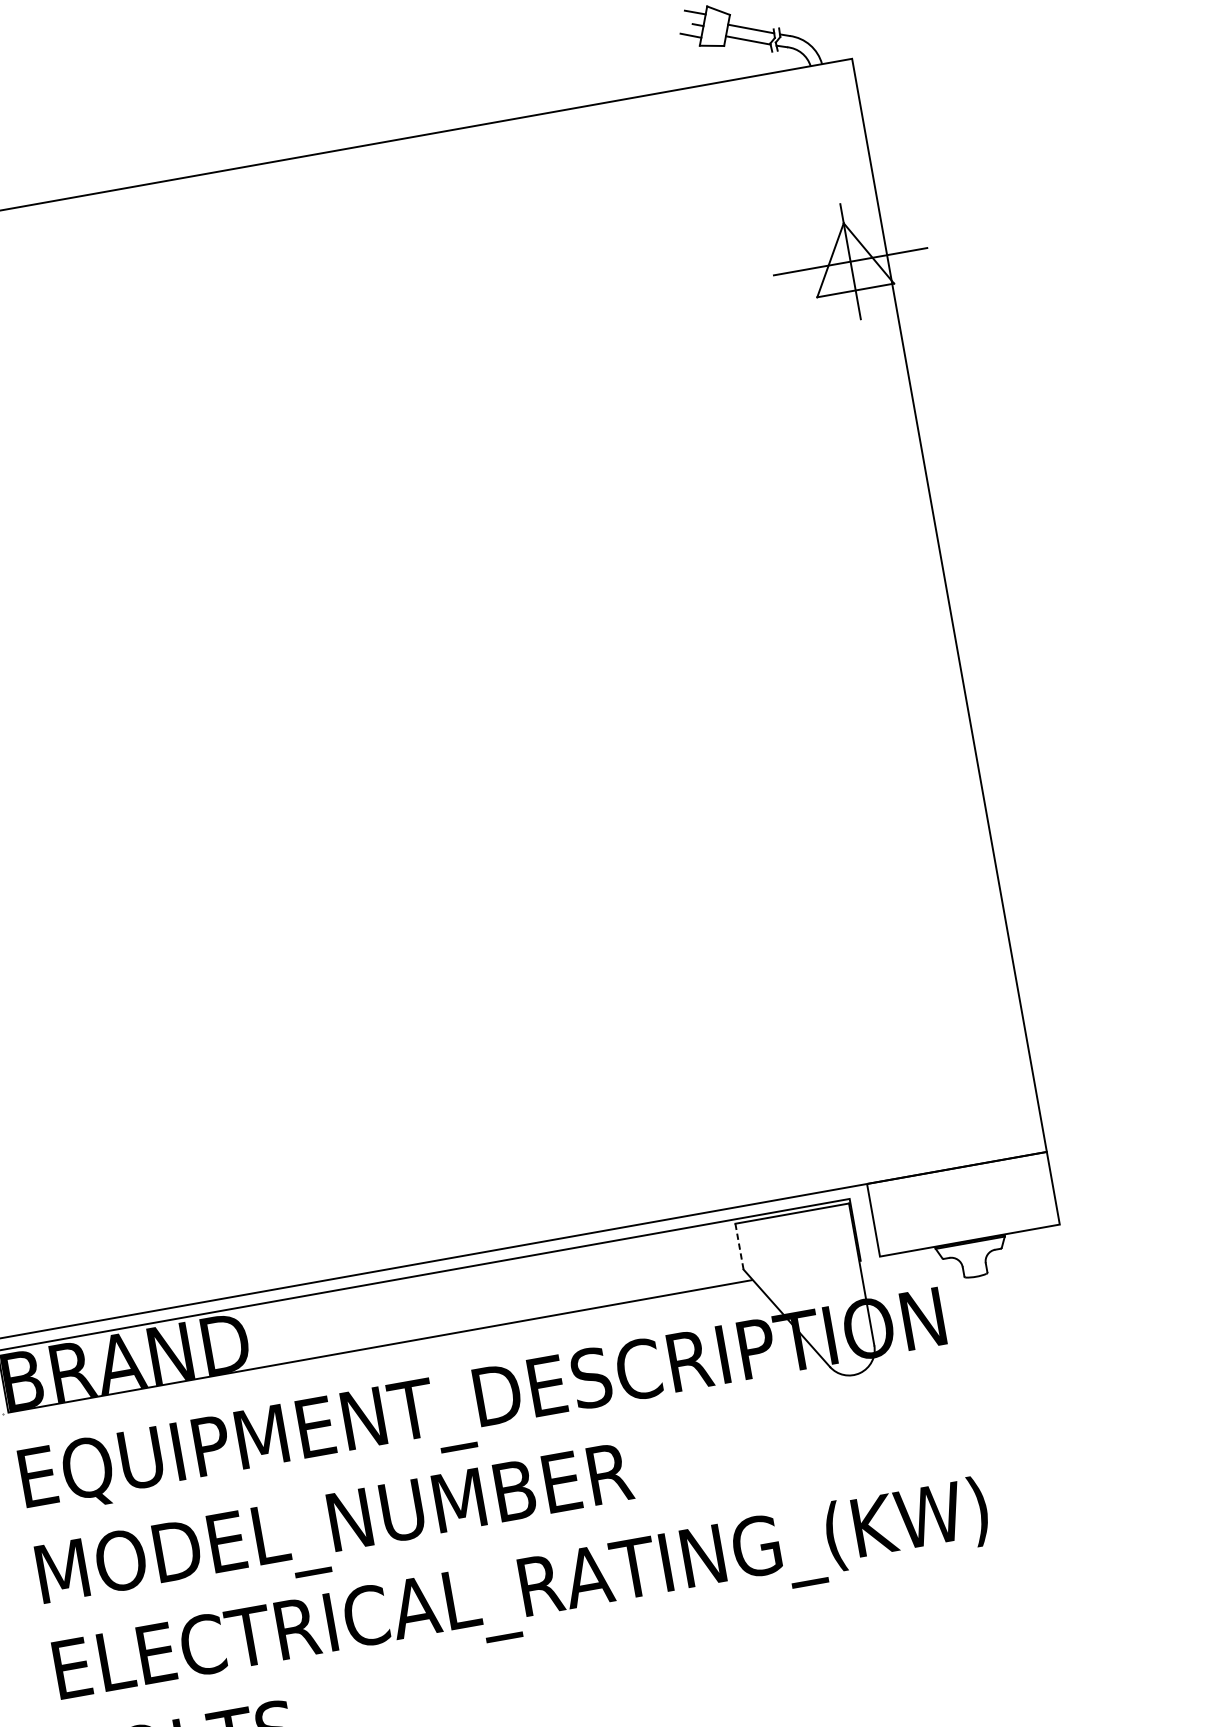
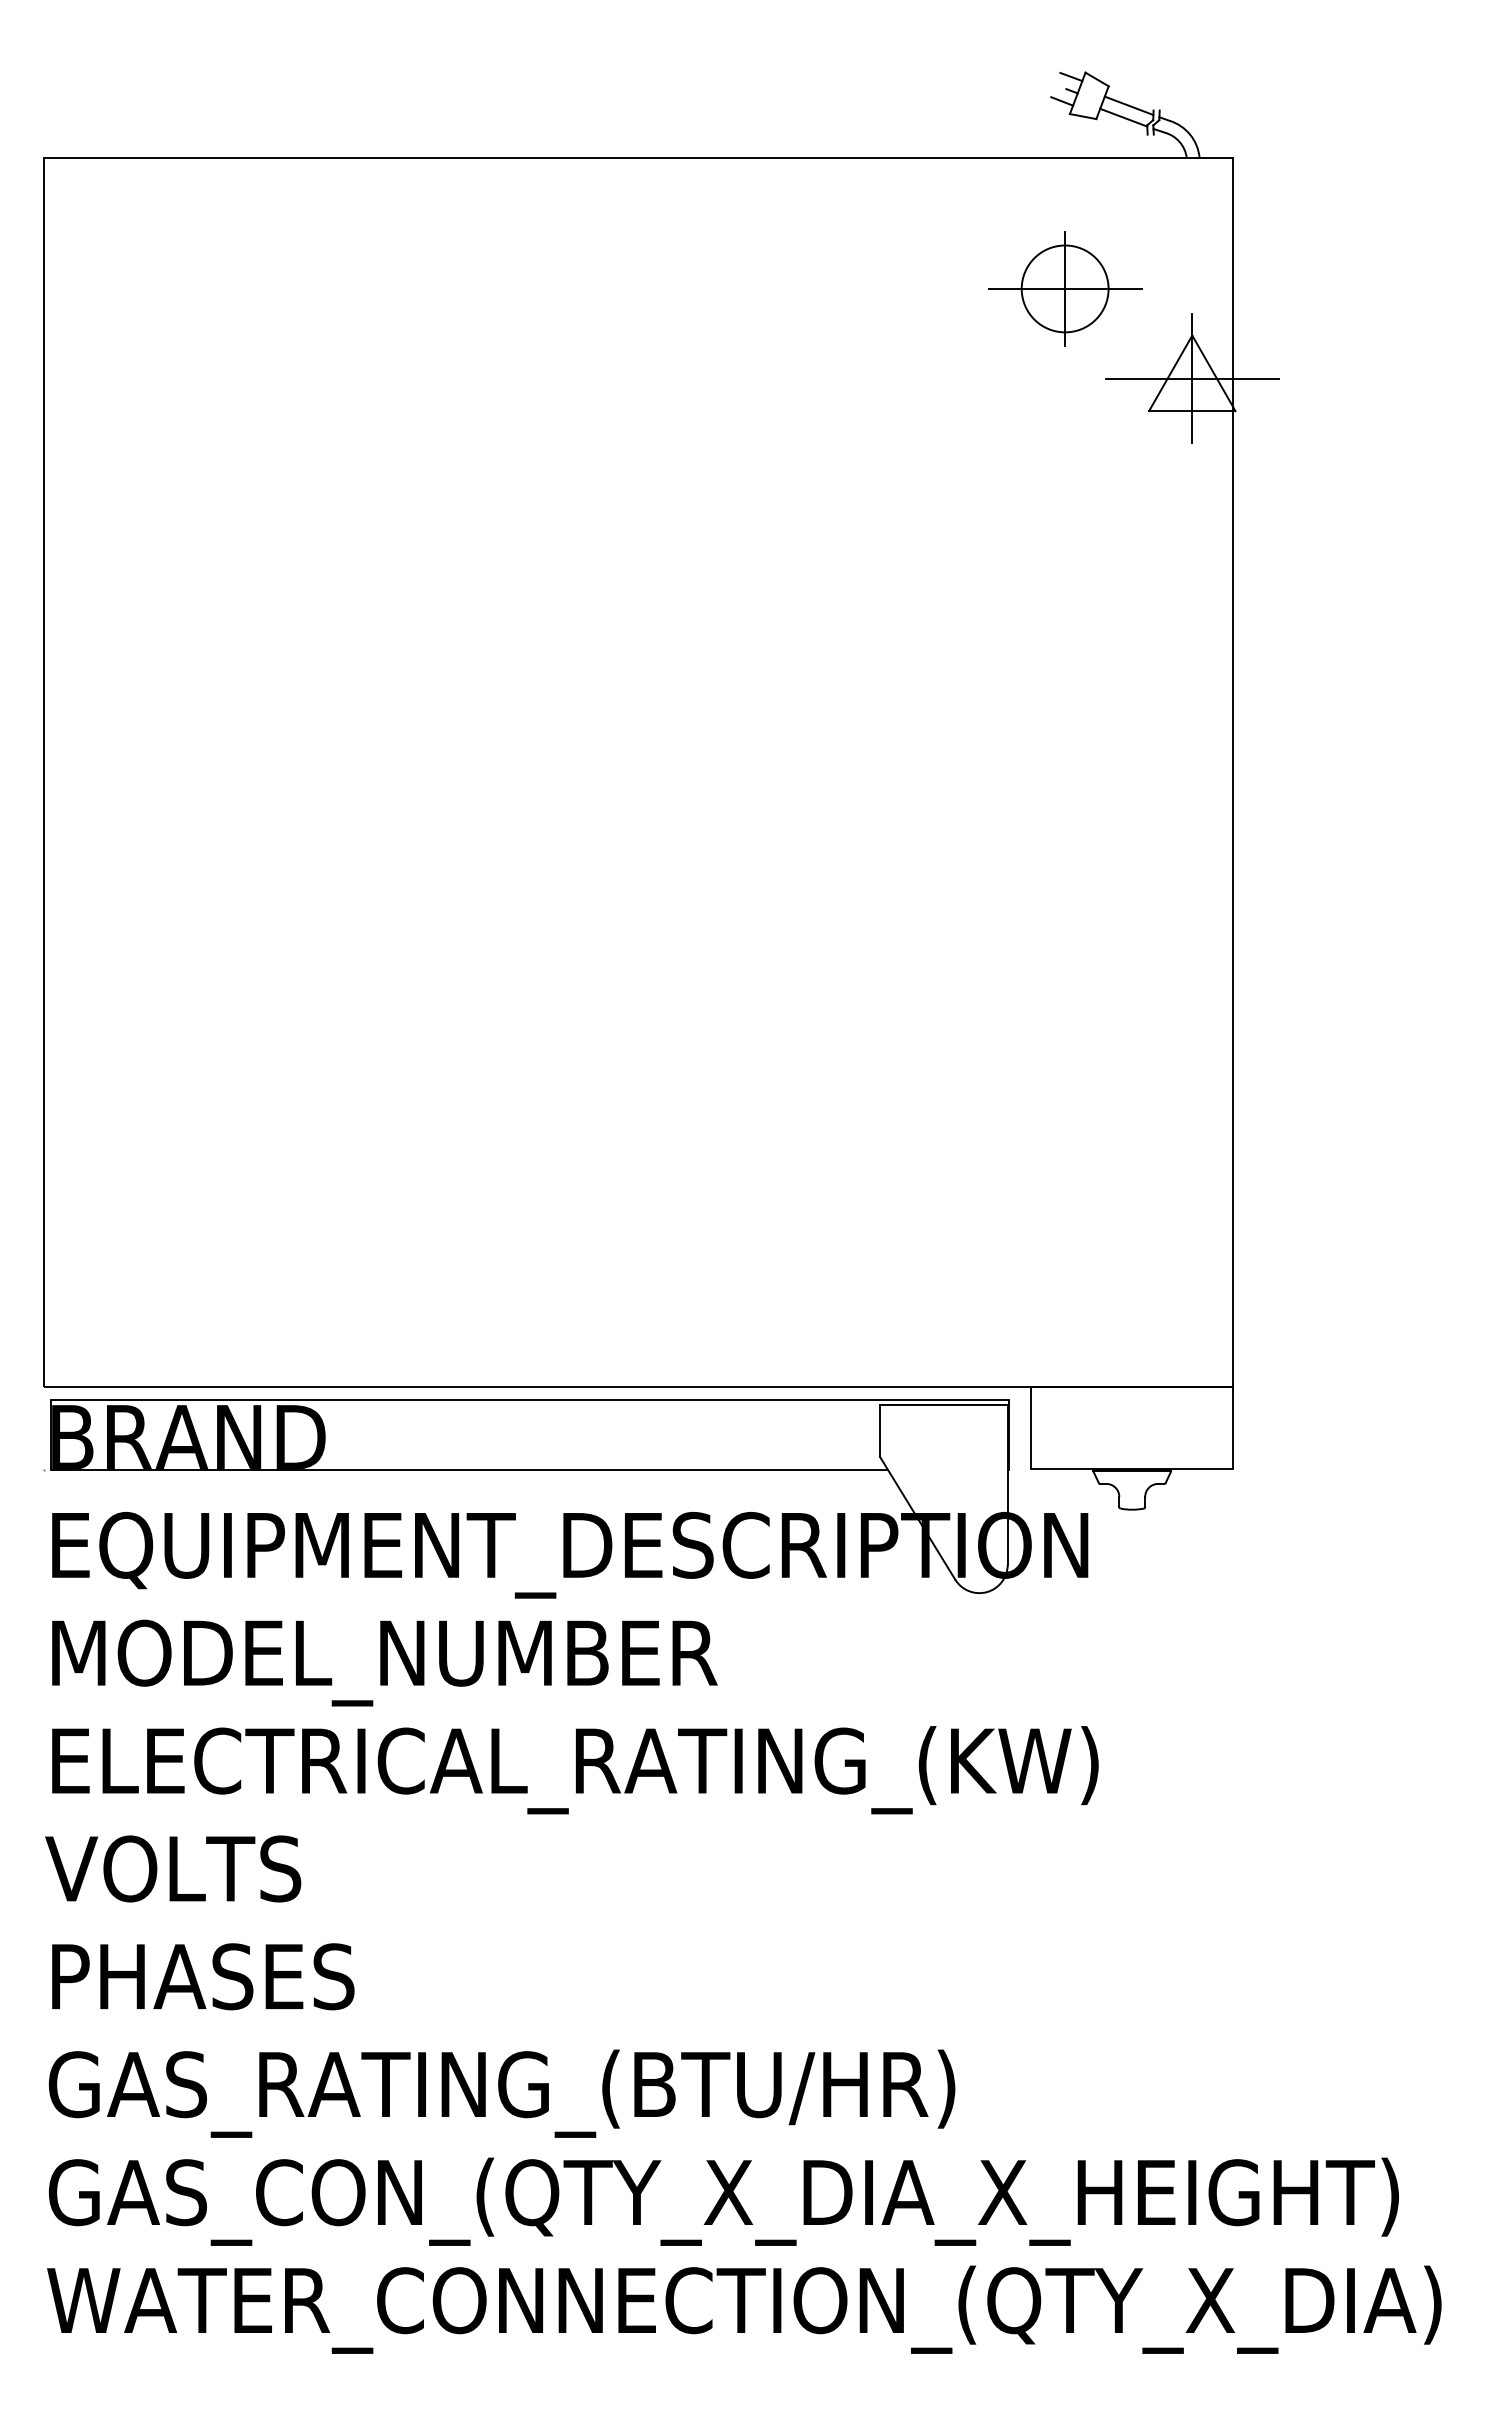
part: (723, 201) -> (1065, 288), added
line: (739, 1246) -> (879, 1430), dashed -> solid

